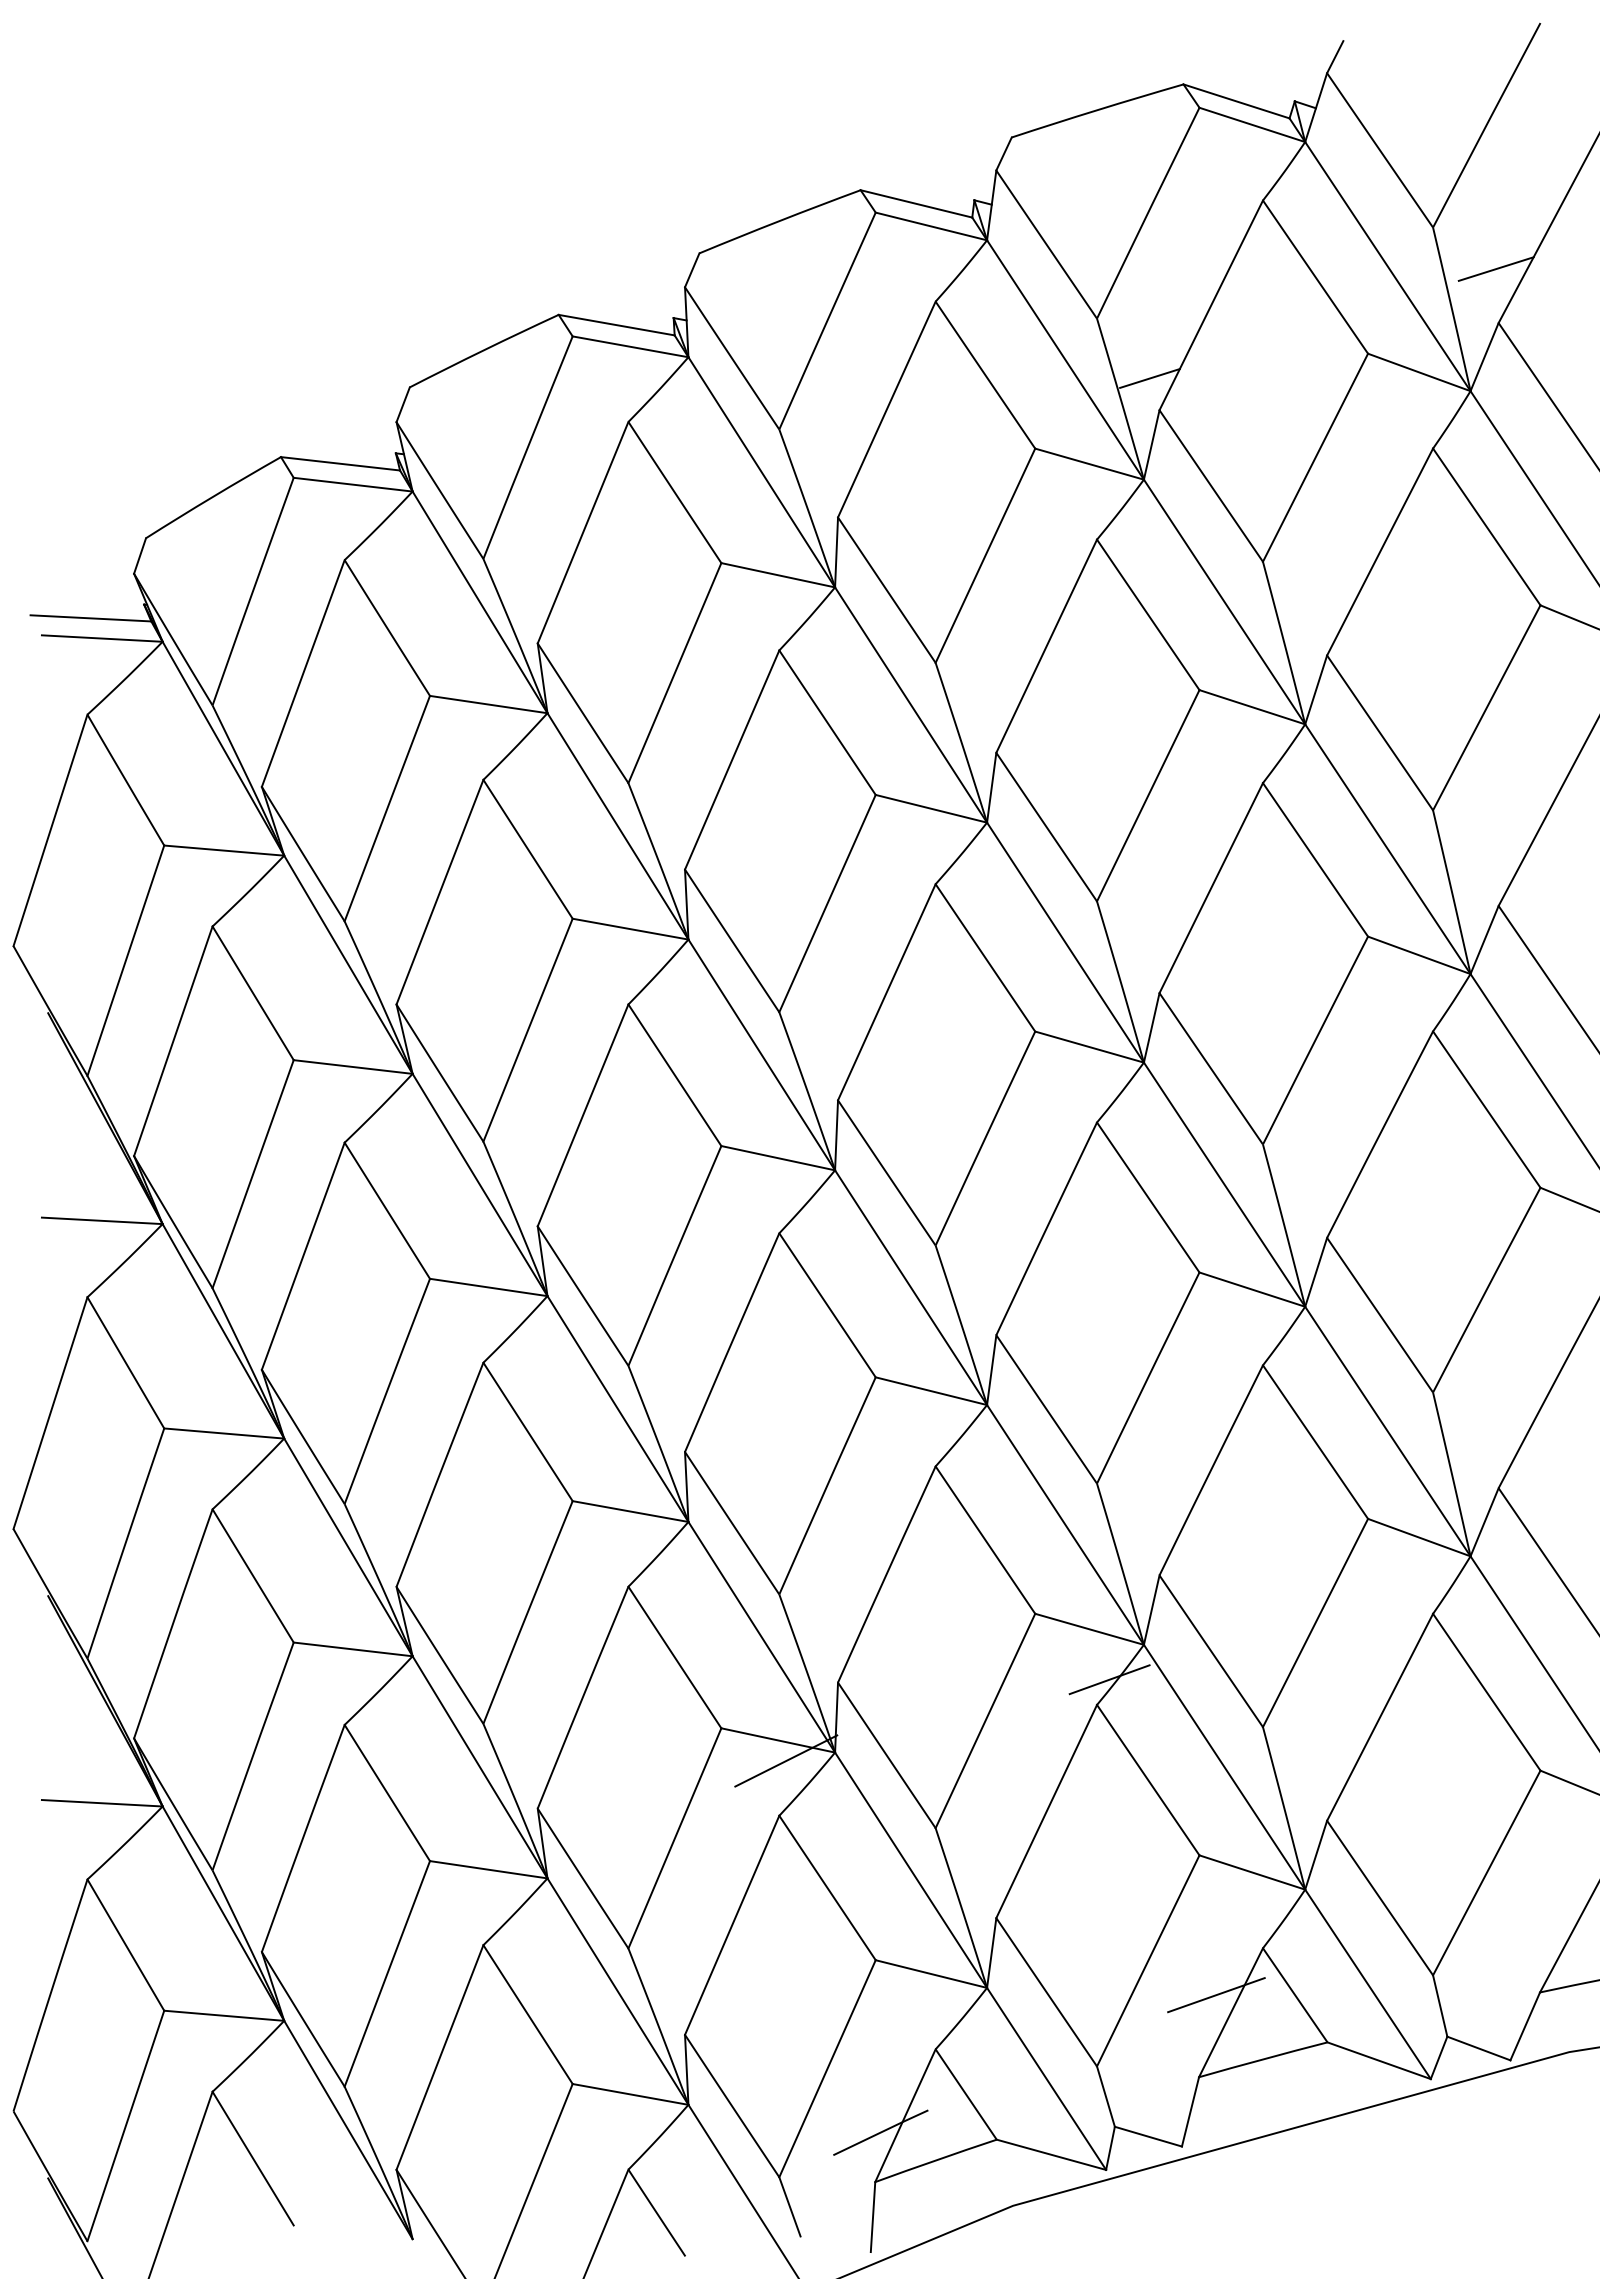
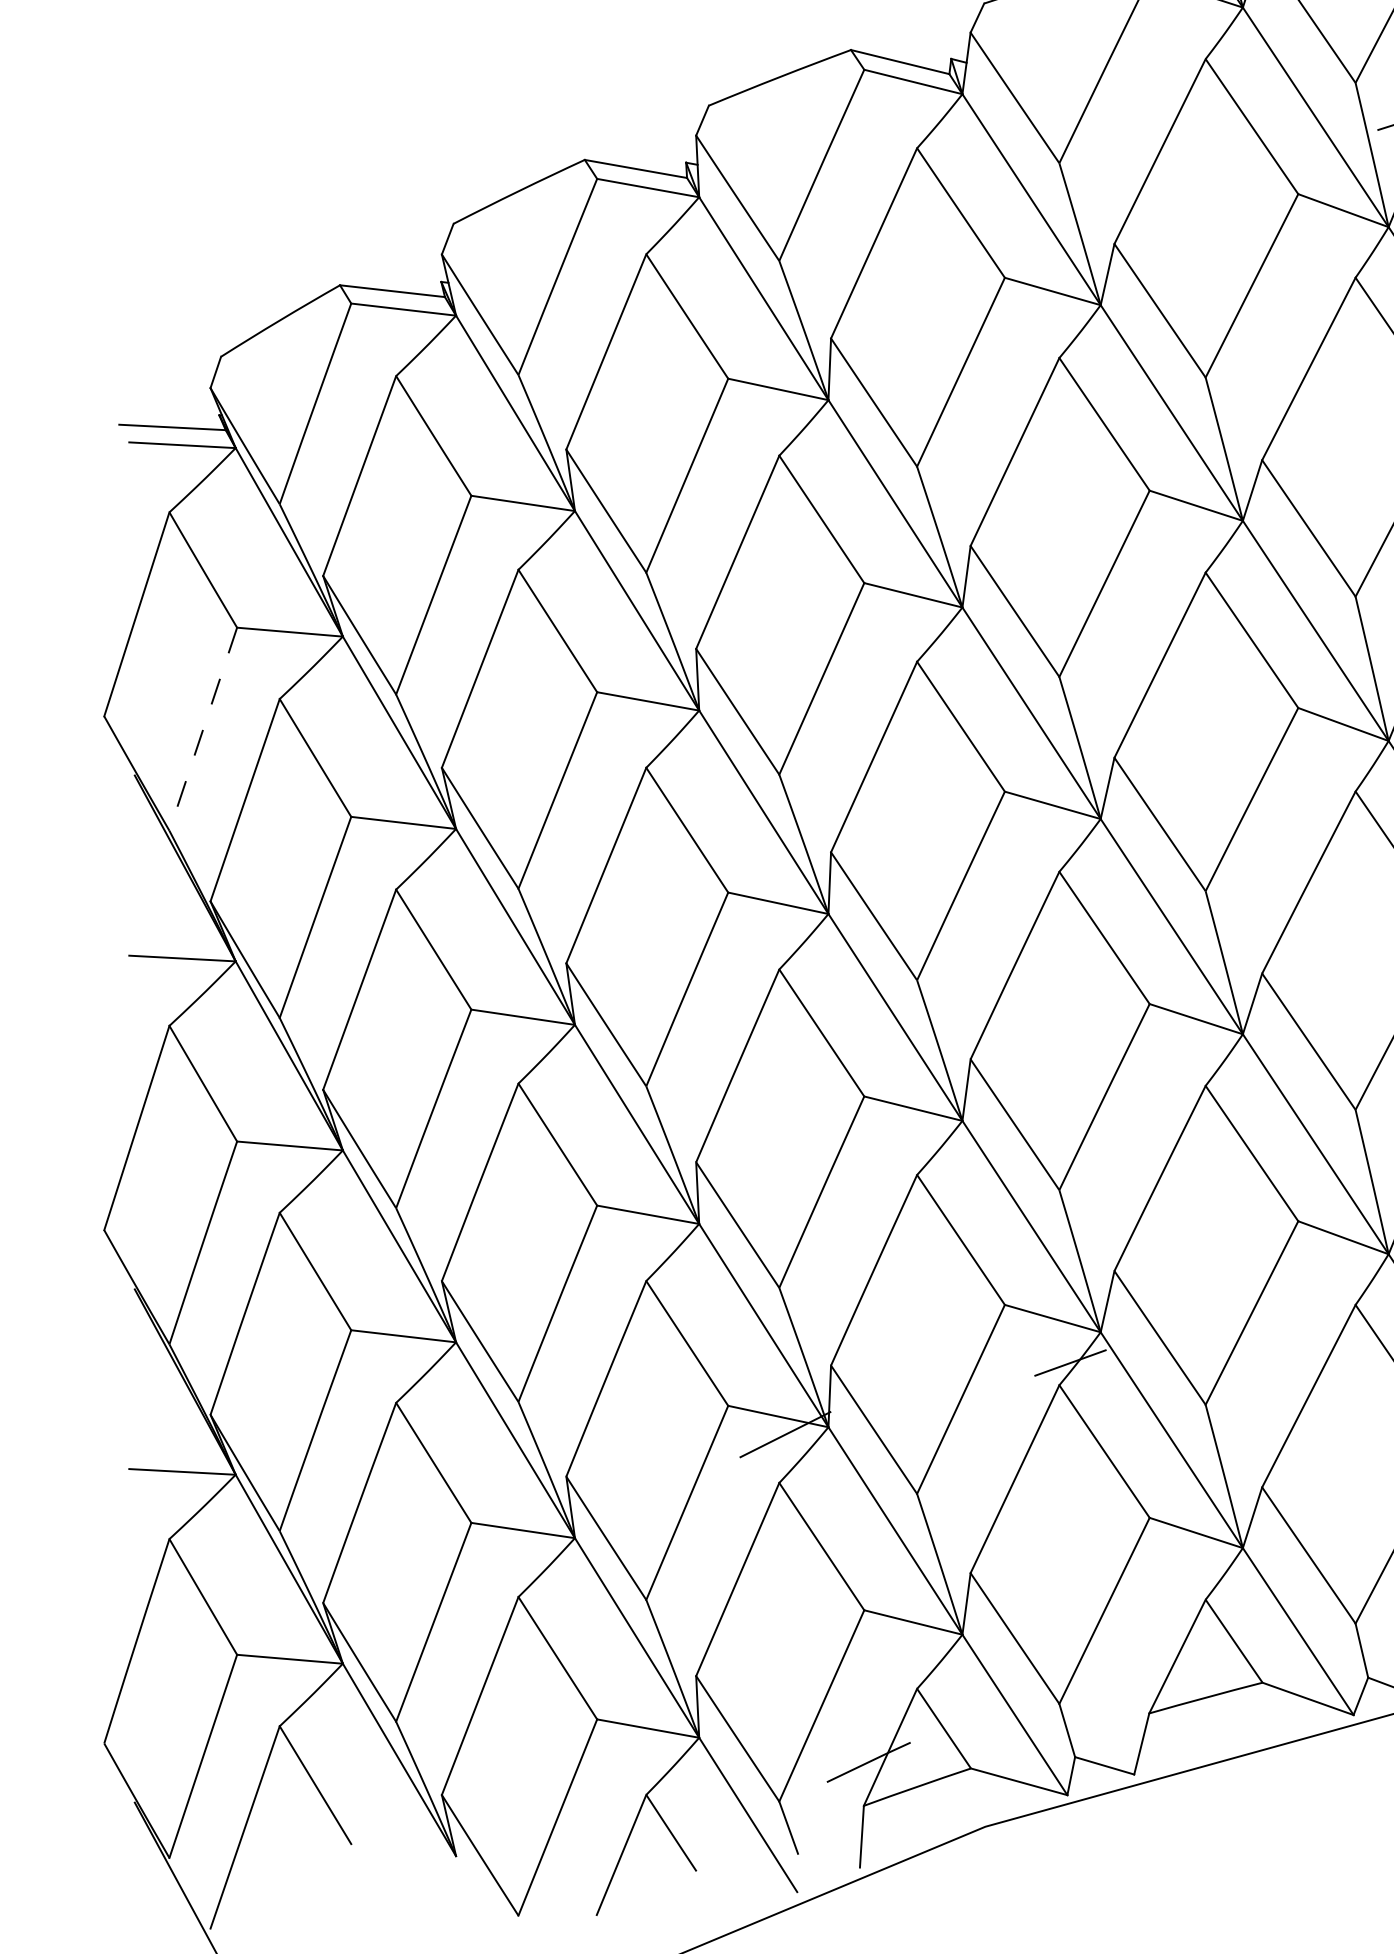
line: (1149, 378) -> (1105, 216), removed
line: (125, 961) -> (202, 729), solid -> dashed
line: (1216, 1995) -> (1164, 1641), removed

